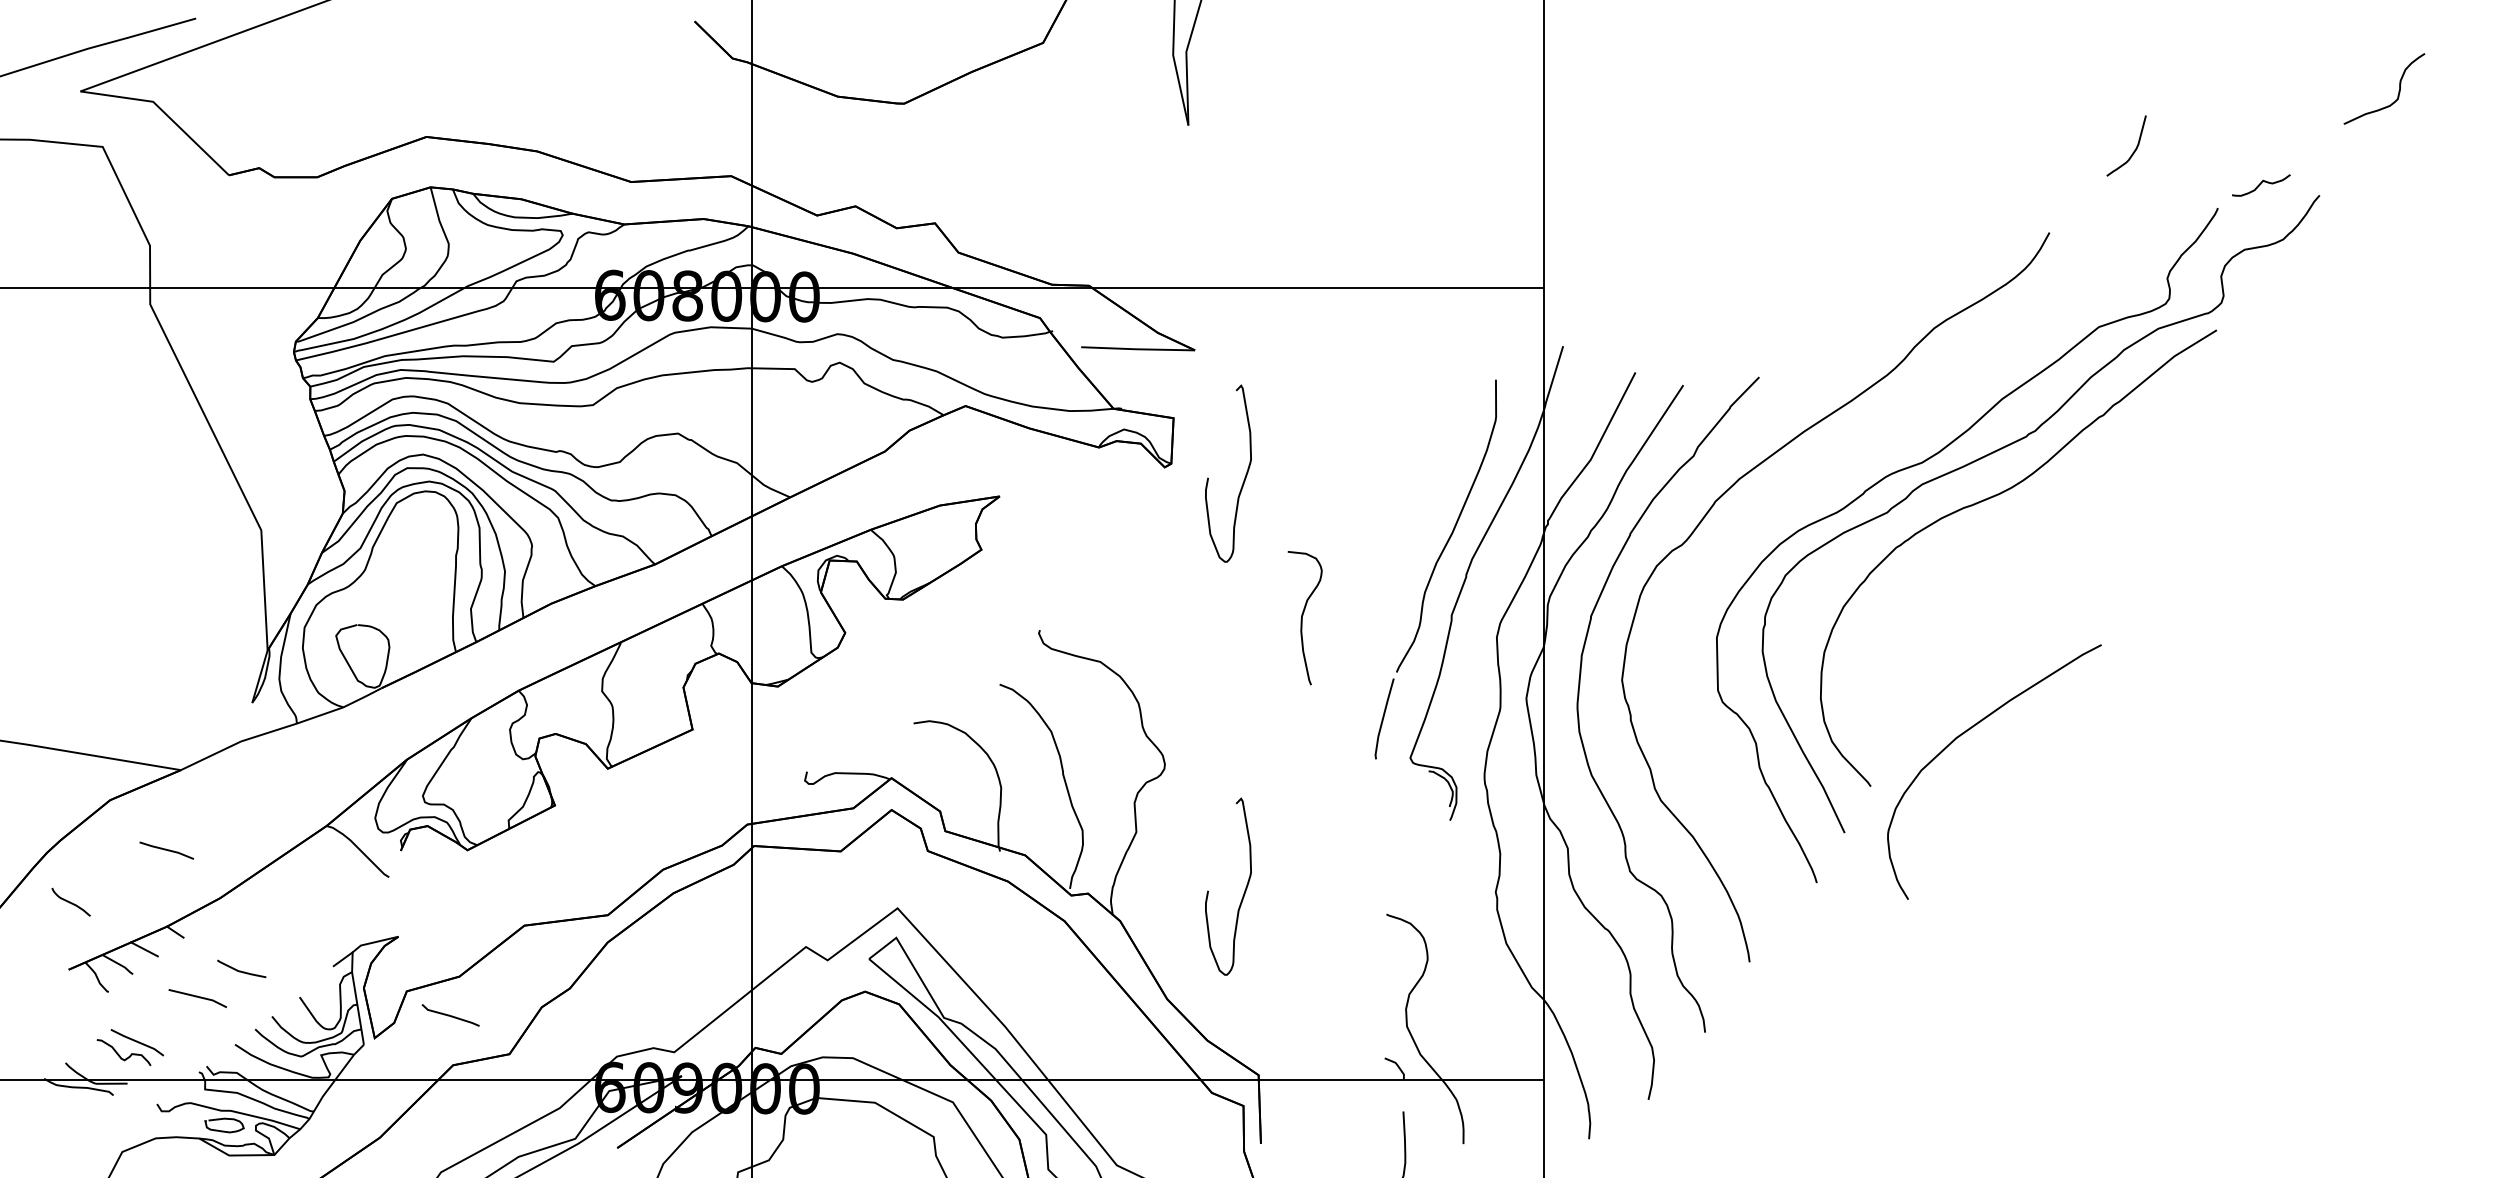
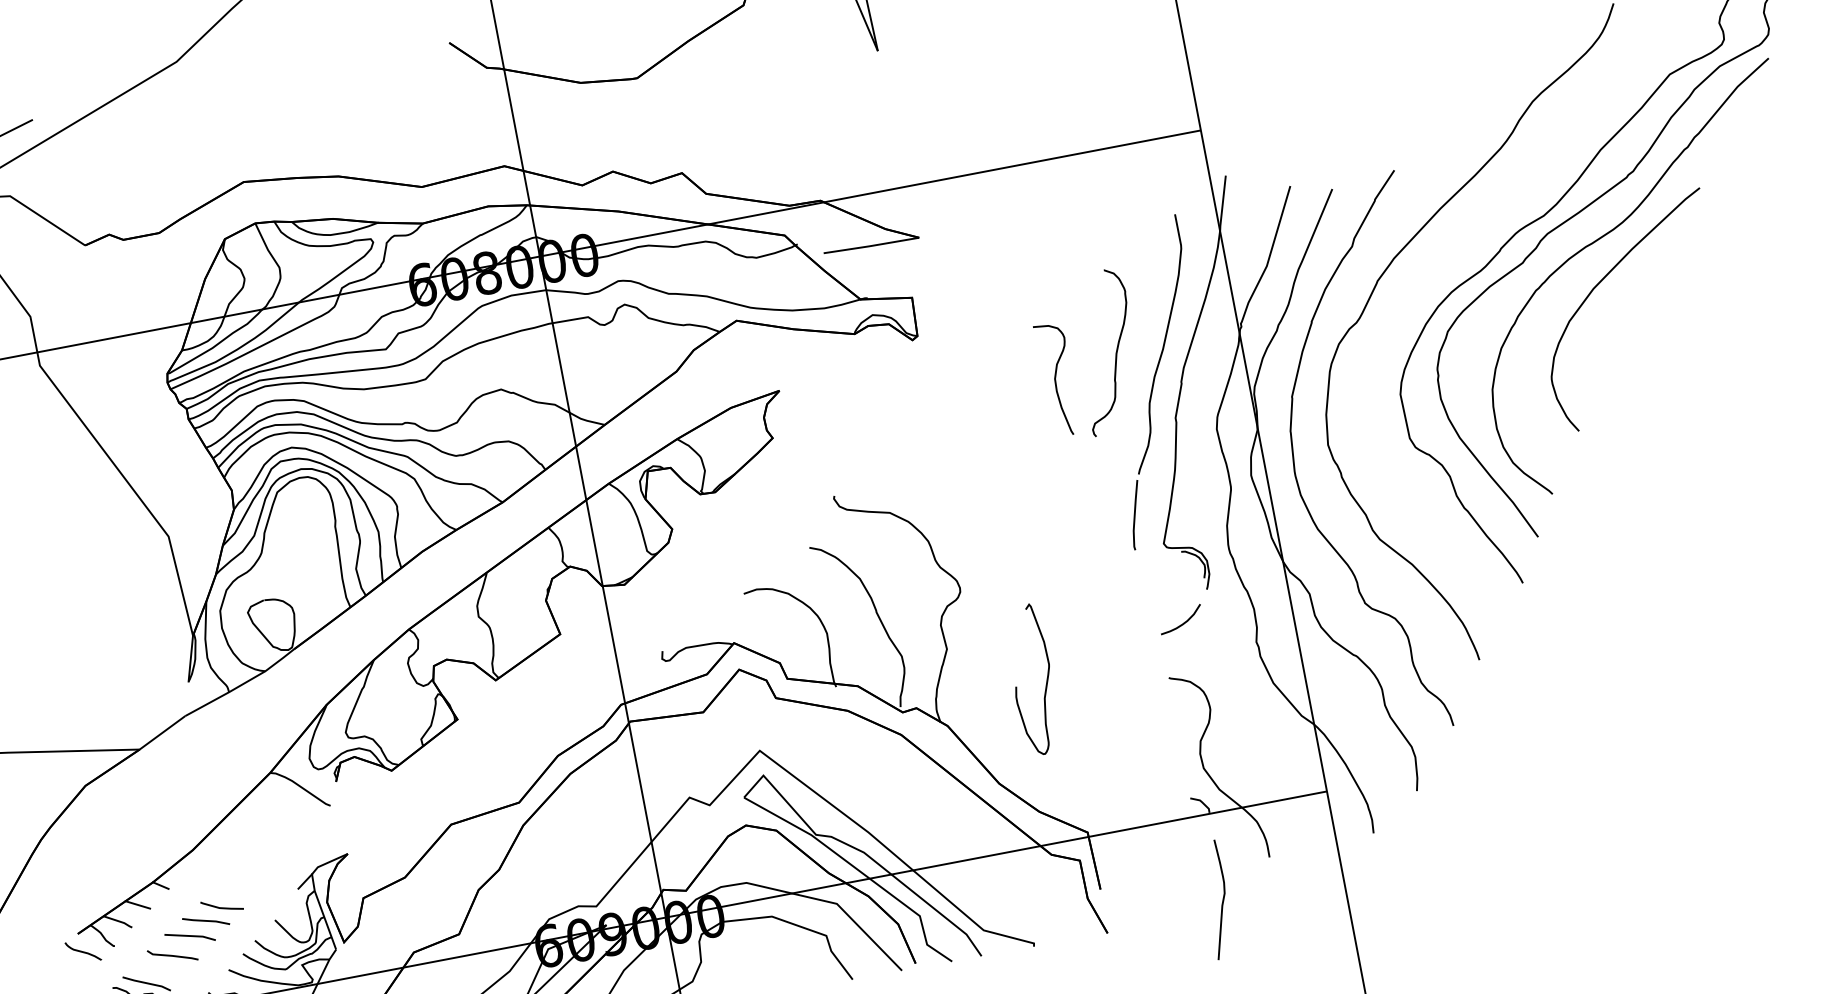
curve: (1244, 477) -> (980, 335), removed
curve: (1396, 527) -> (1115, 353), added
curve: (1302, 618) -> (1055, 380), moved
curve: (1966, 732) -> (1601, 282), moved
line: (166, 850) -> (205, 921), moved
curve: (1416, 853) -> (1184, 622), added
curve: (70, 901) -> (82, 951), moved
line: (450, 1015) -> (172, 955), moved

